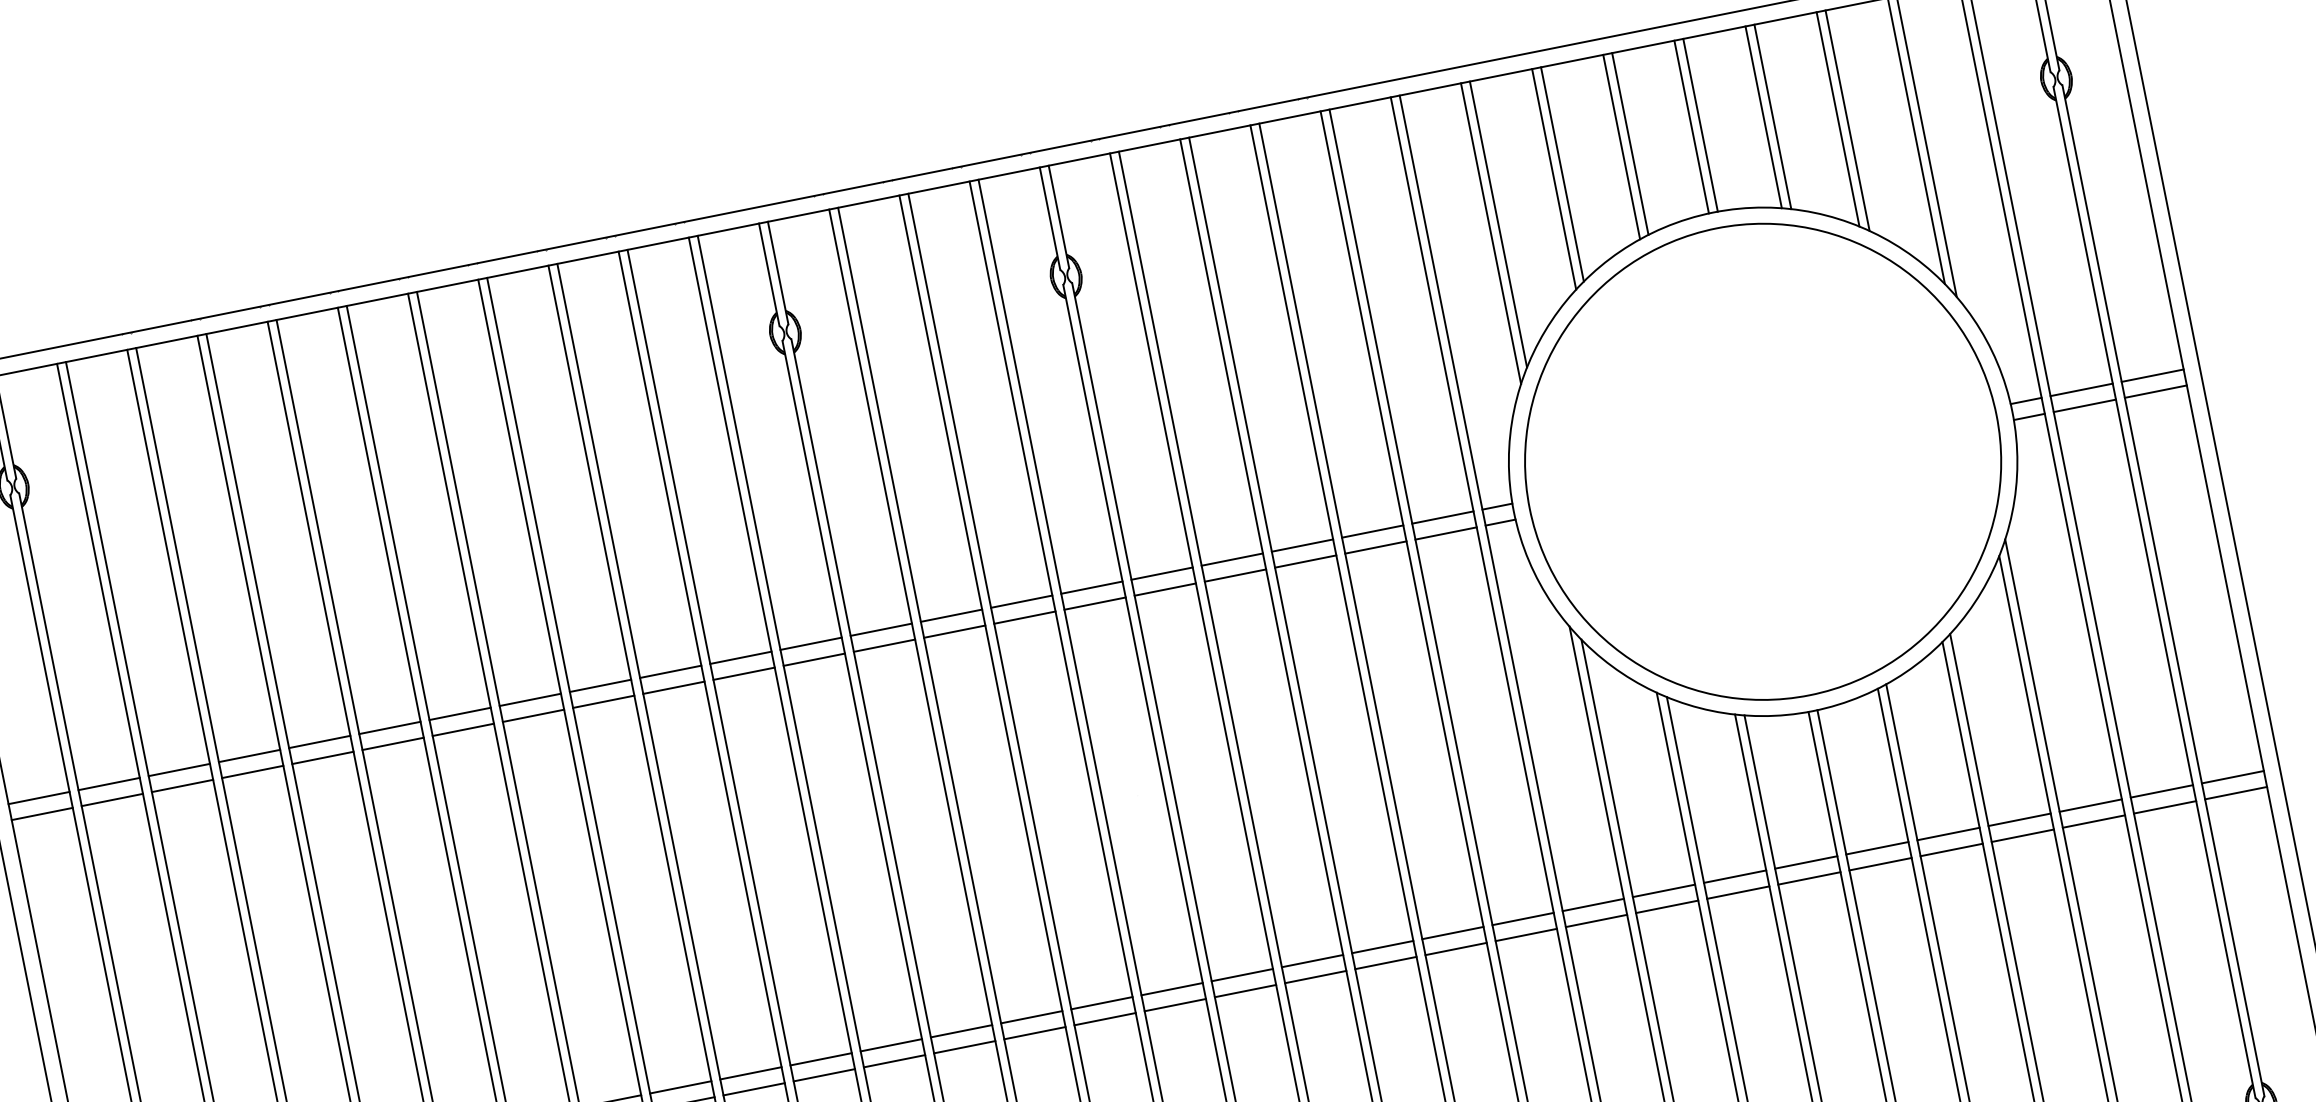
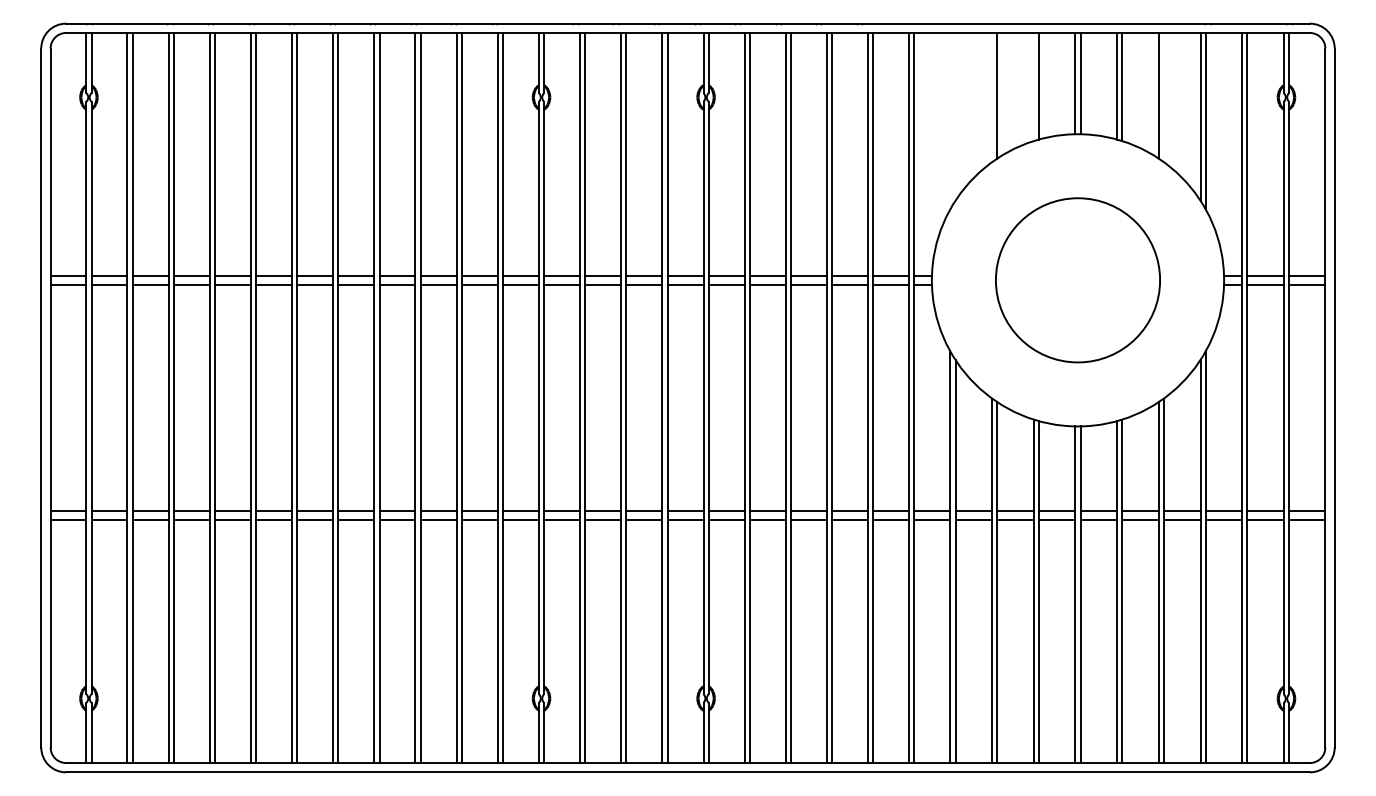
line: (1848, 120) -> (1164, 97), removed
line: (1621, 146) -> (1033, 86), removed
line: (1554, 179) -> (992, 97), removed
line: (1498, 224) -> (955, 116), removed
line: (1491, 232) -> (950, 120), removed
circle: (1762, 462) -> (1077, 280), size x0.6

